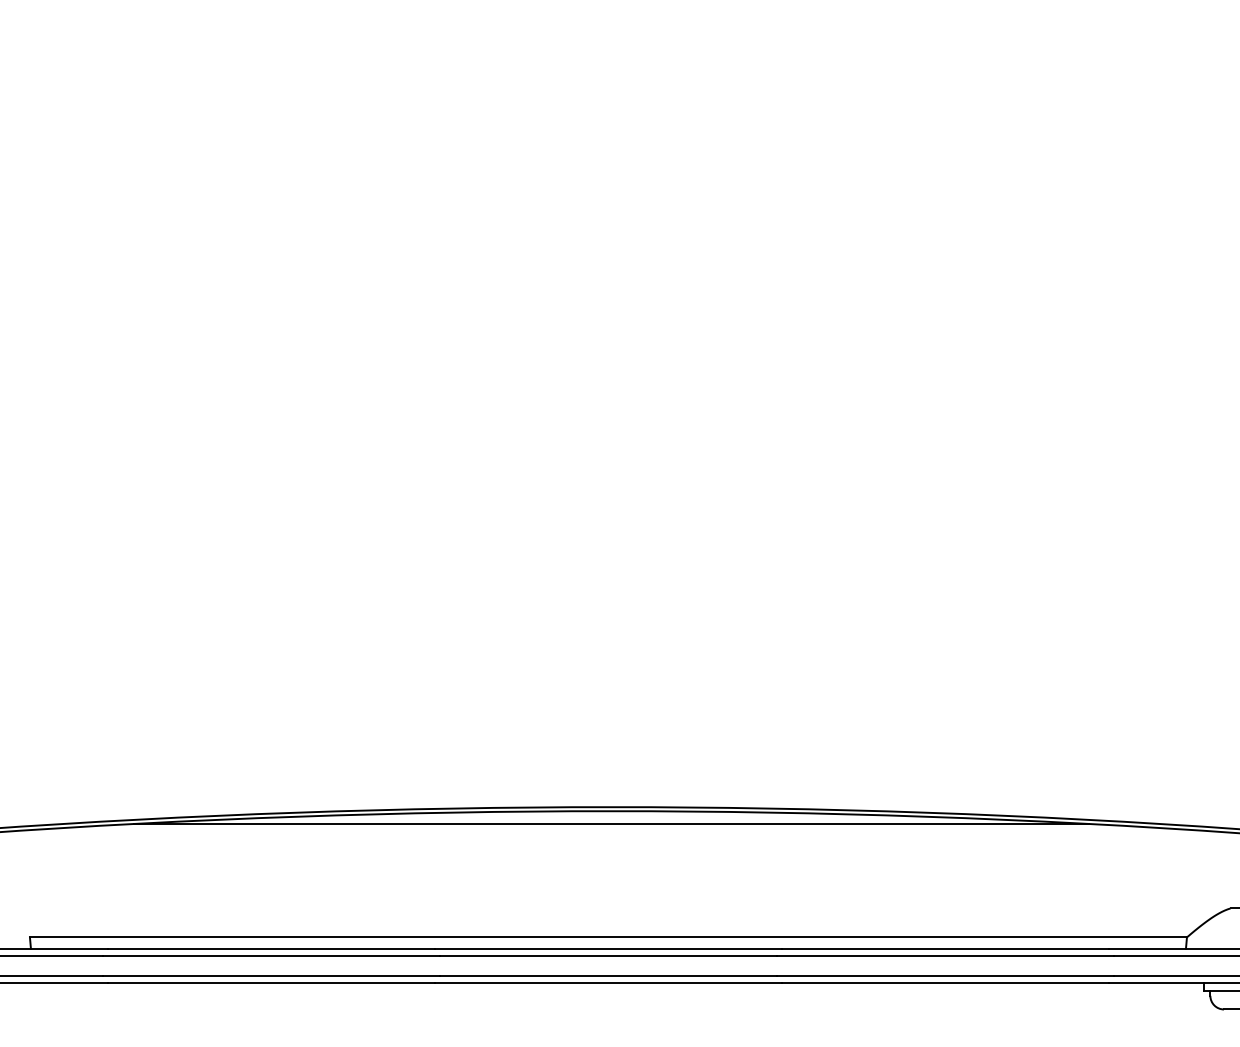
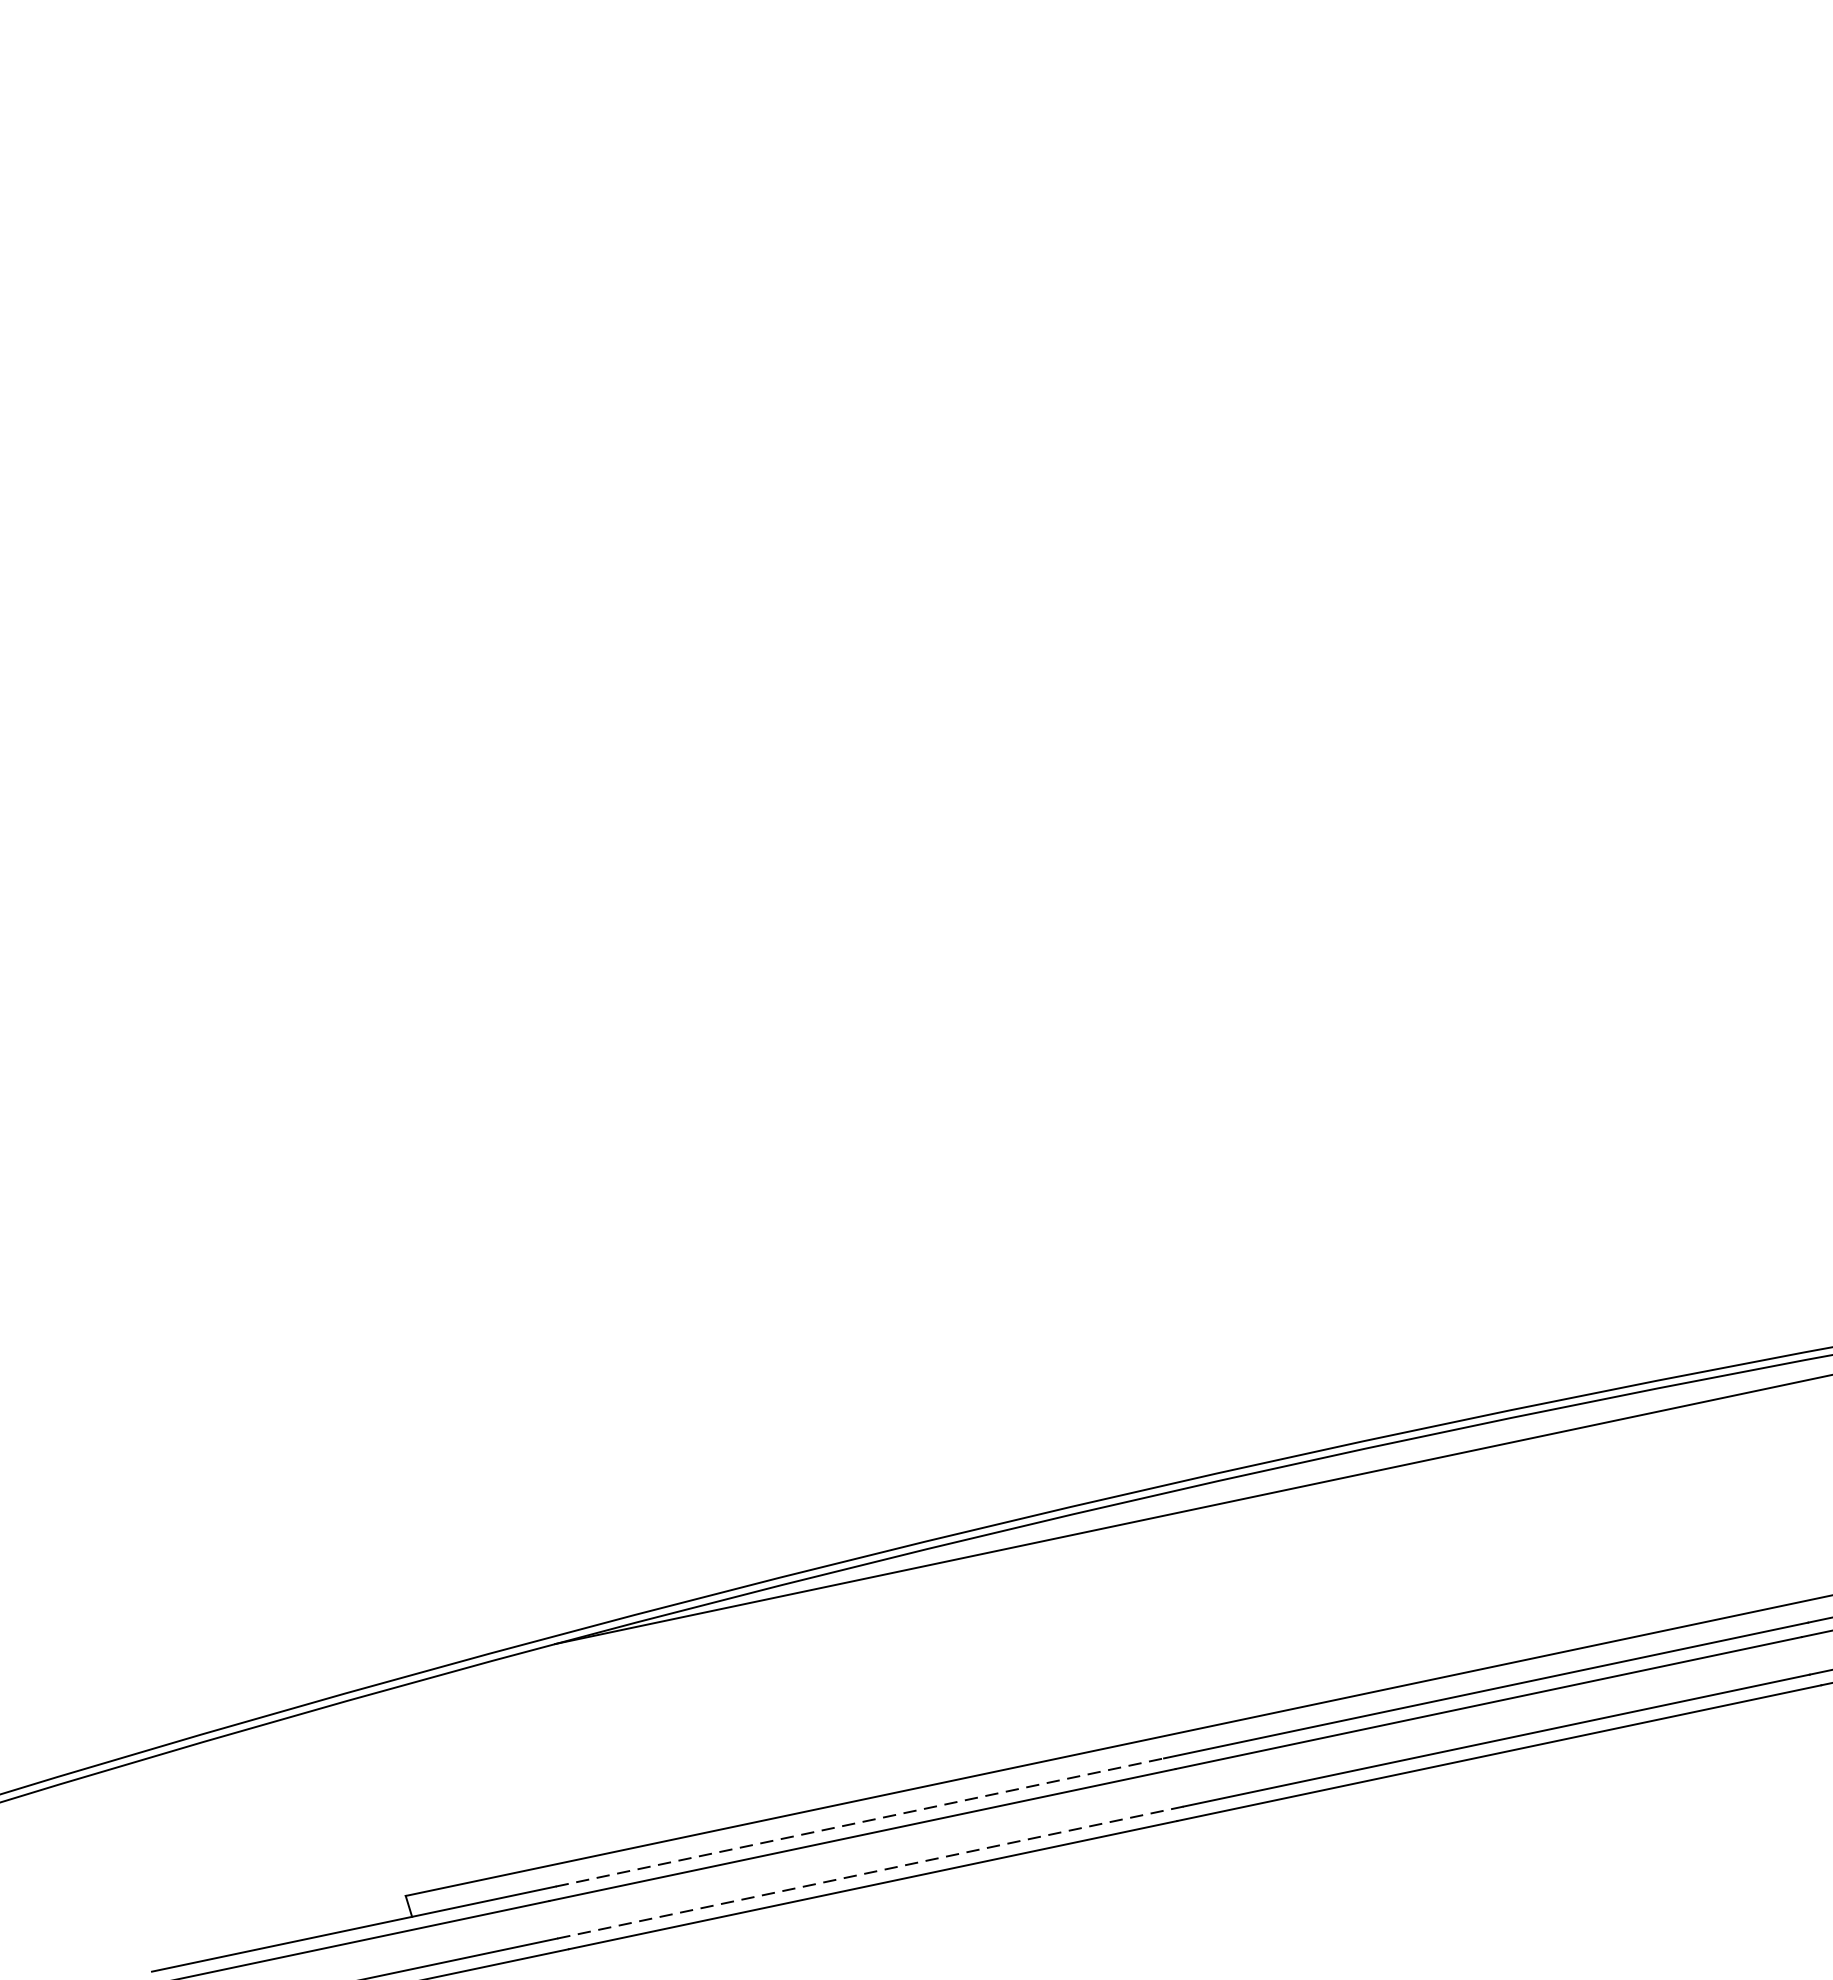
line: (271, 948) -> (859, 1821), solid -> dashed
line: (272, 975) -> (871, 1871), solid -> dashed

